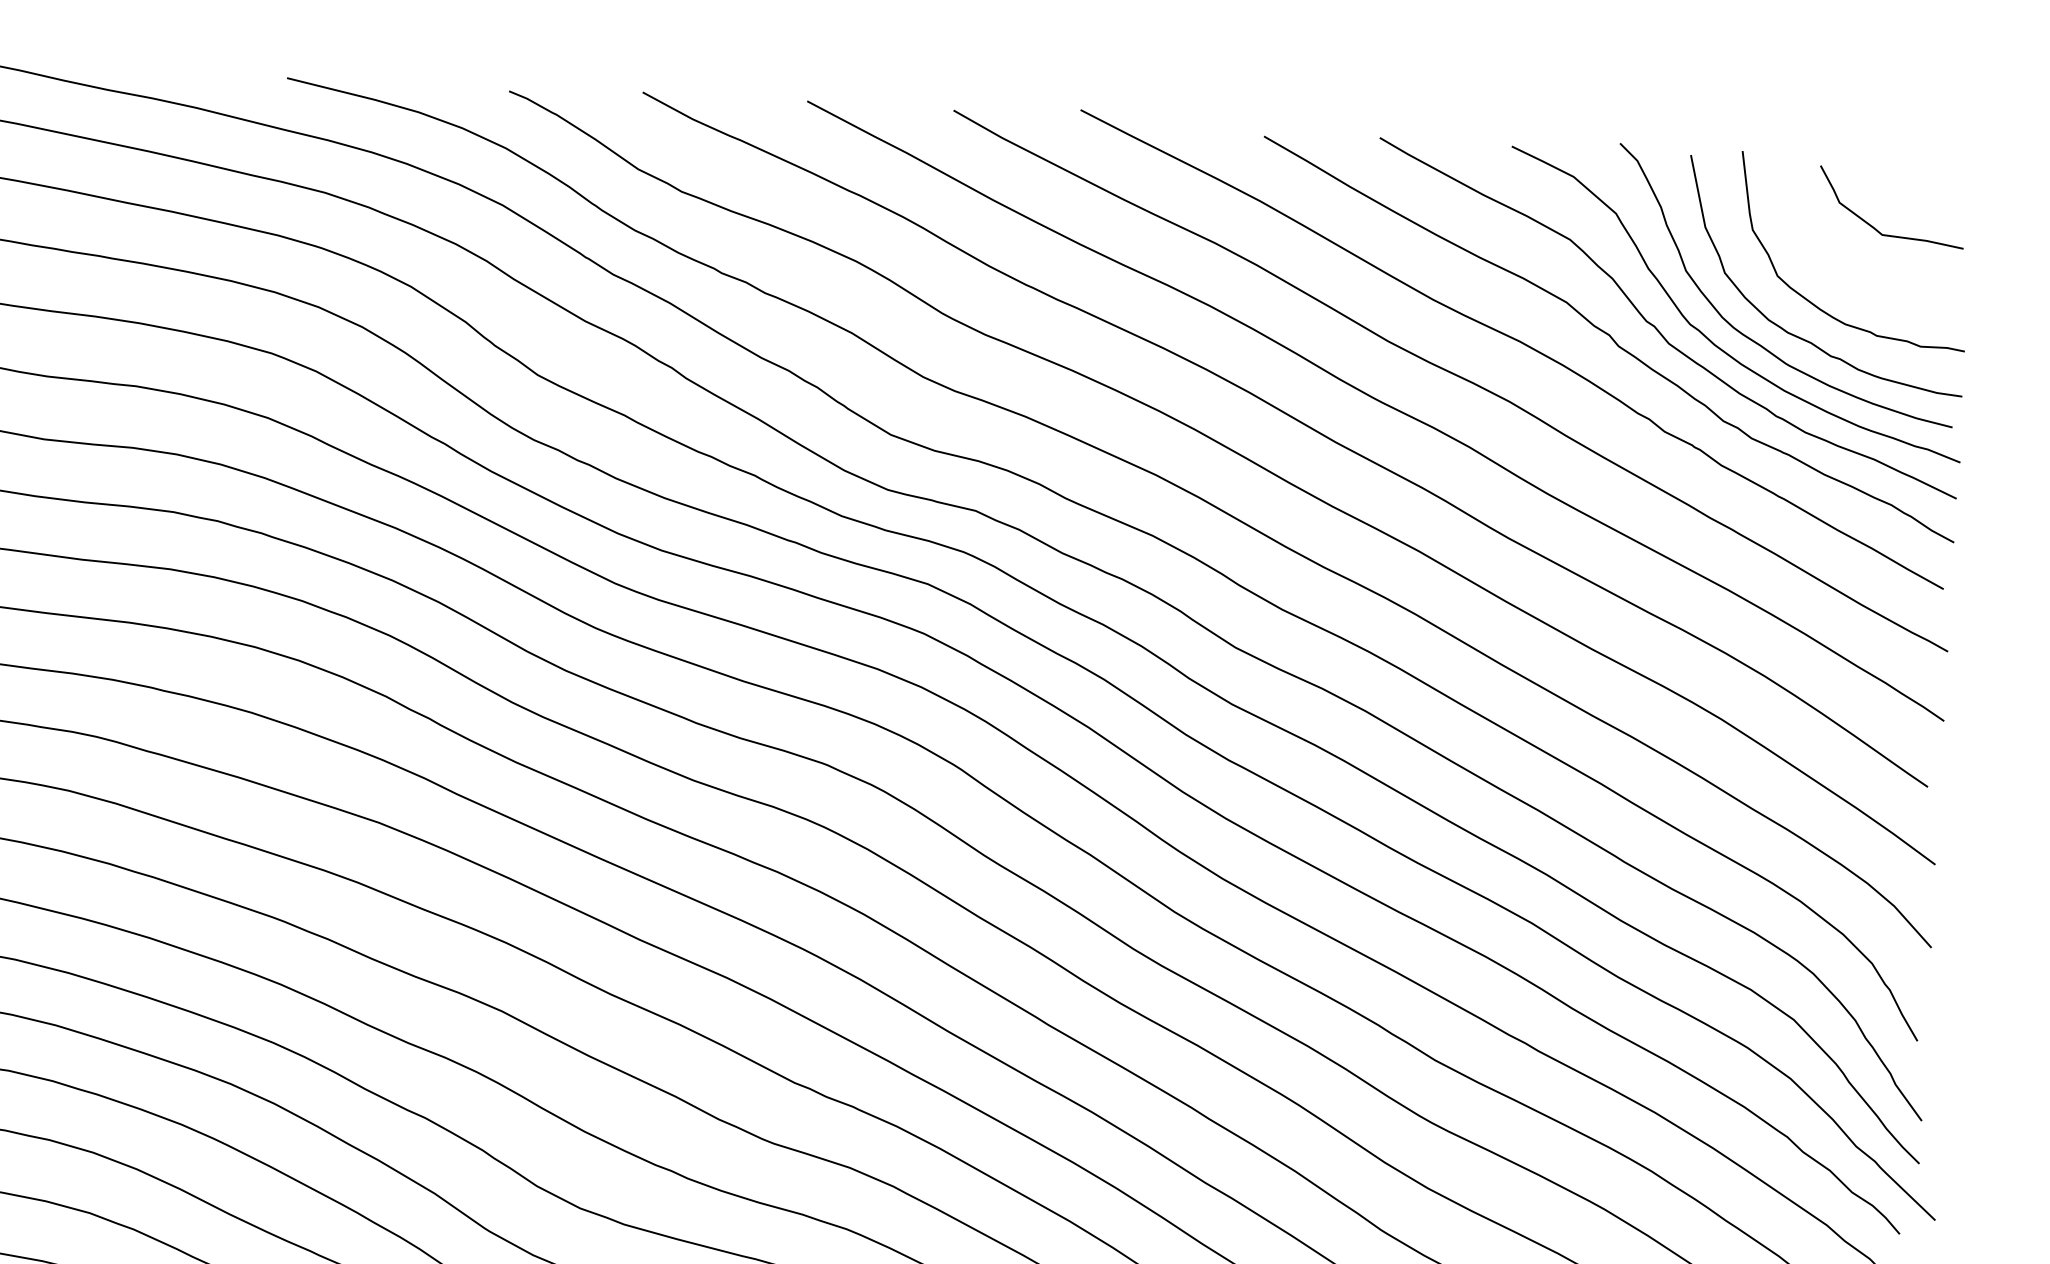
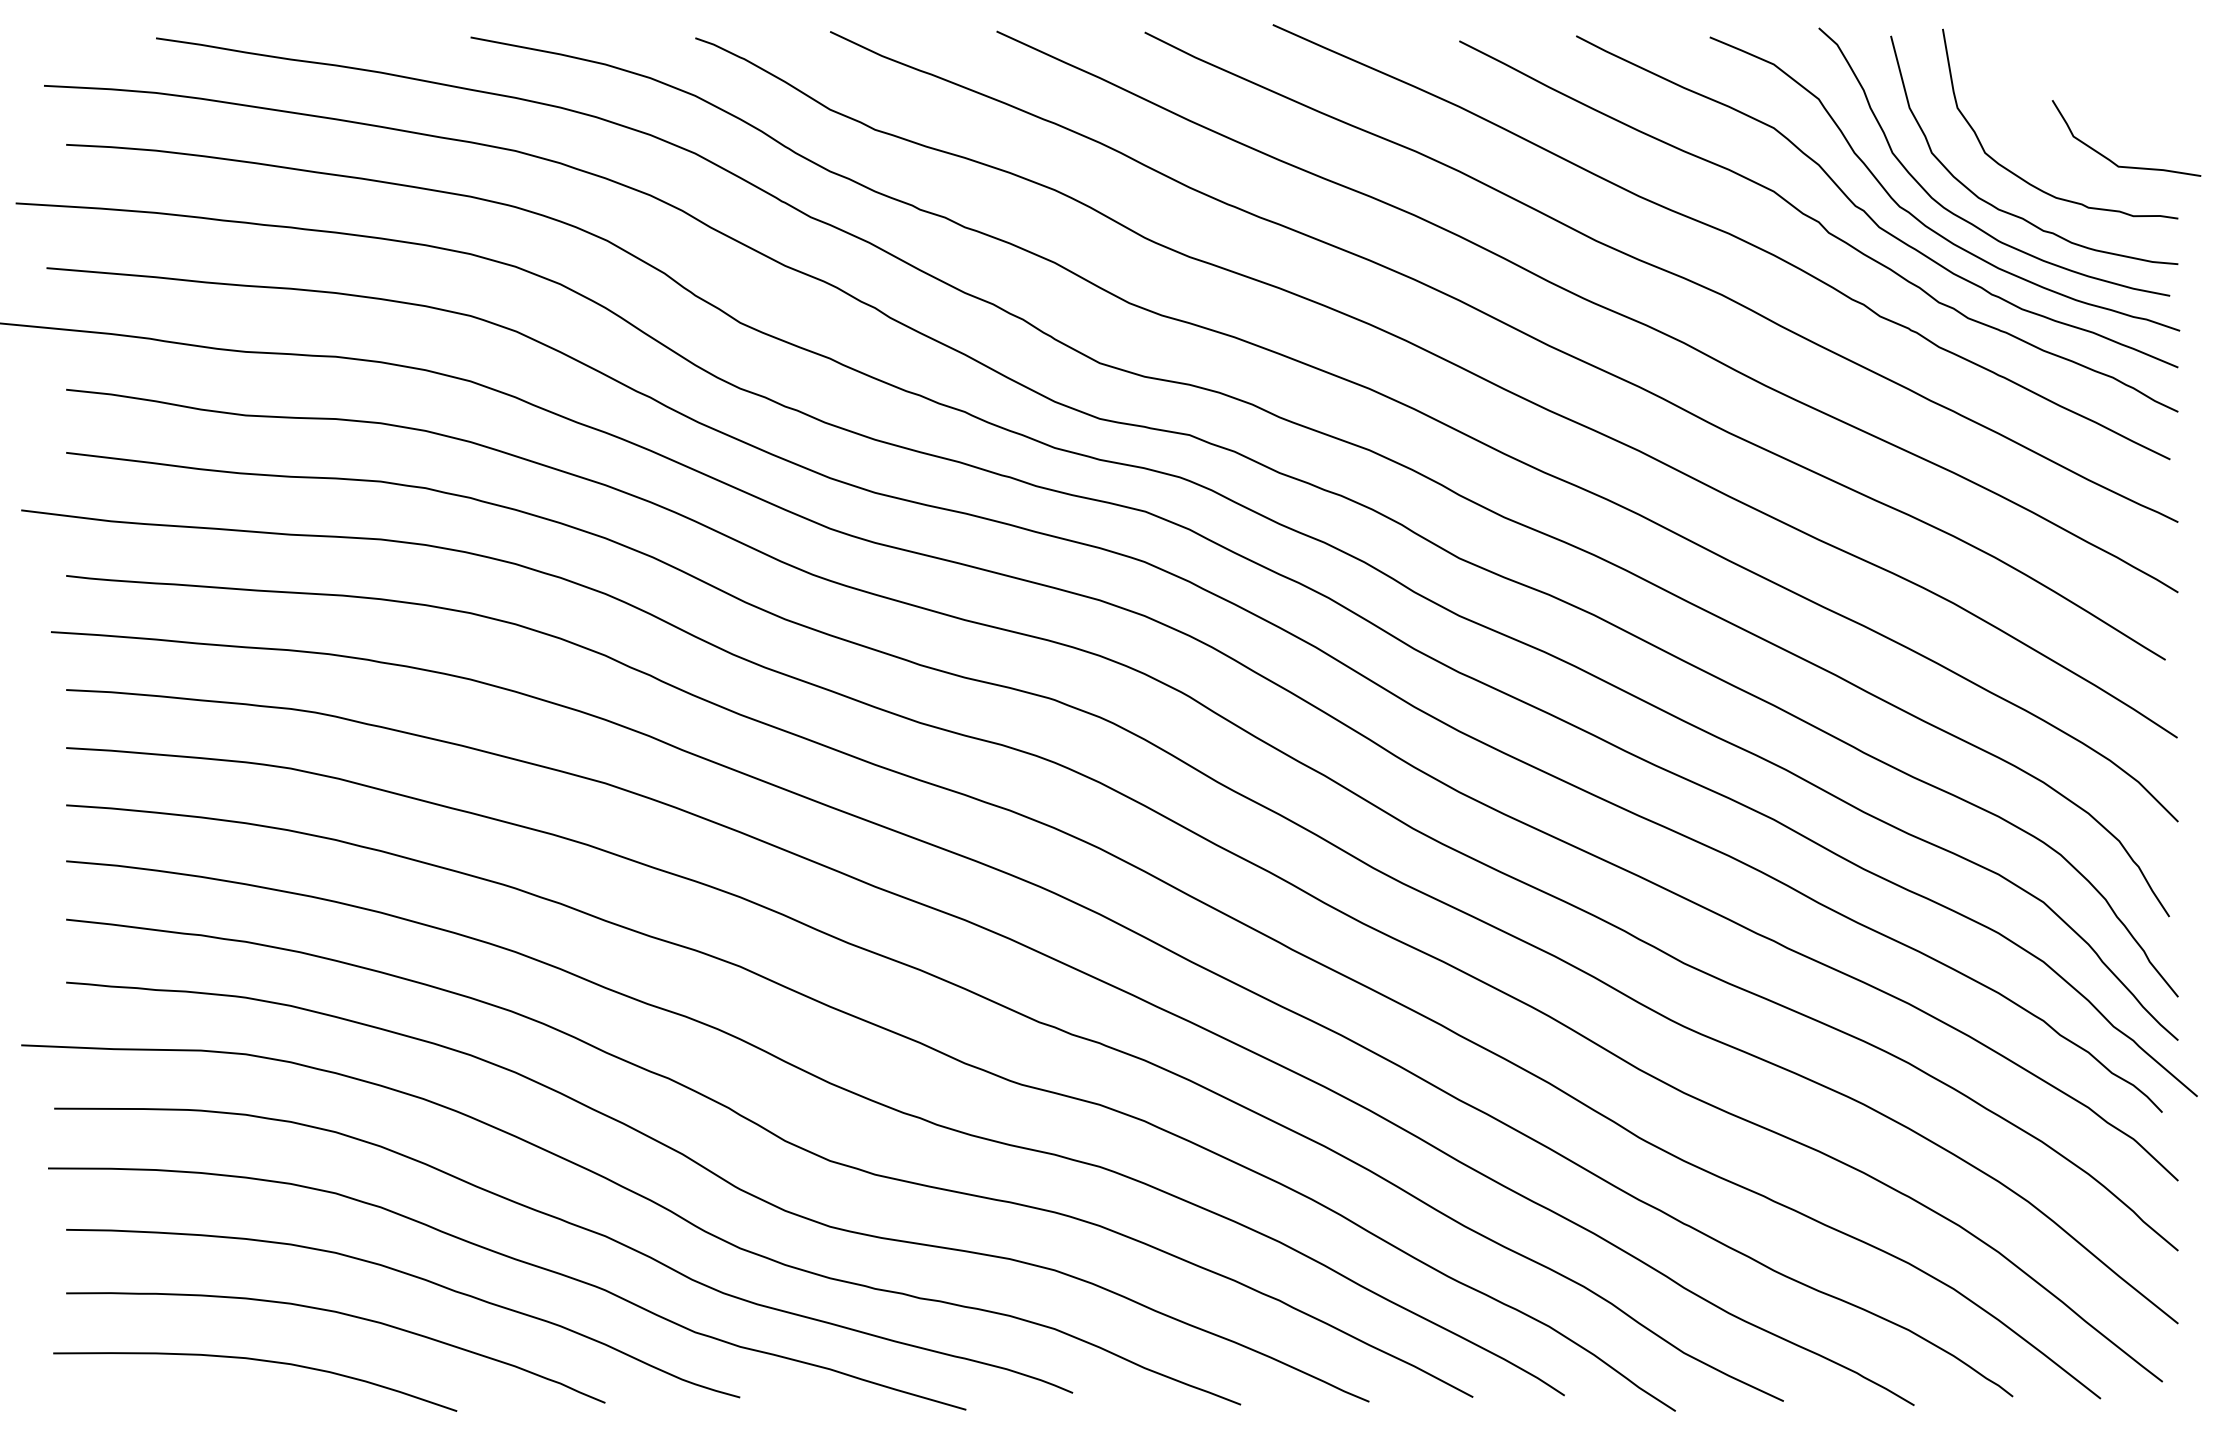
curve: (1874, 227) -> (2110, 159), moved

